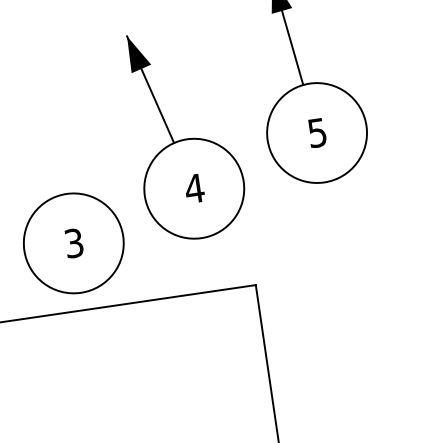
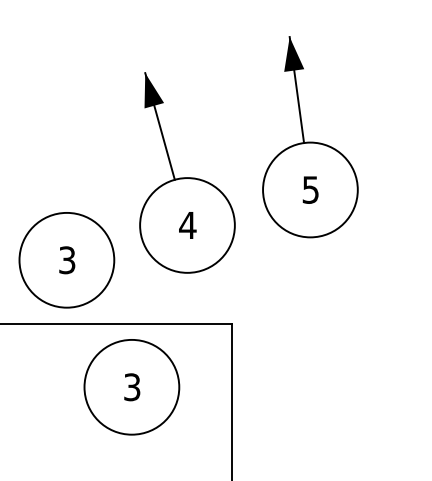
part: (160, 366) -> (131, 387), added

